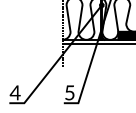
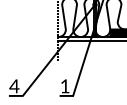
text: (69, 92) -> (64, 86), 5 -> 1

